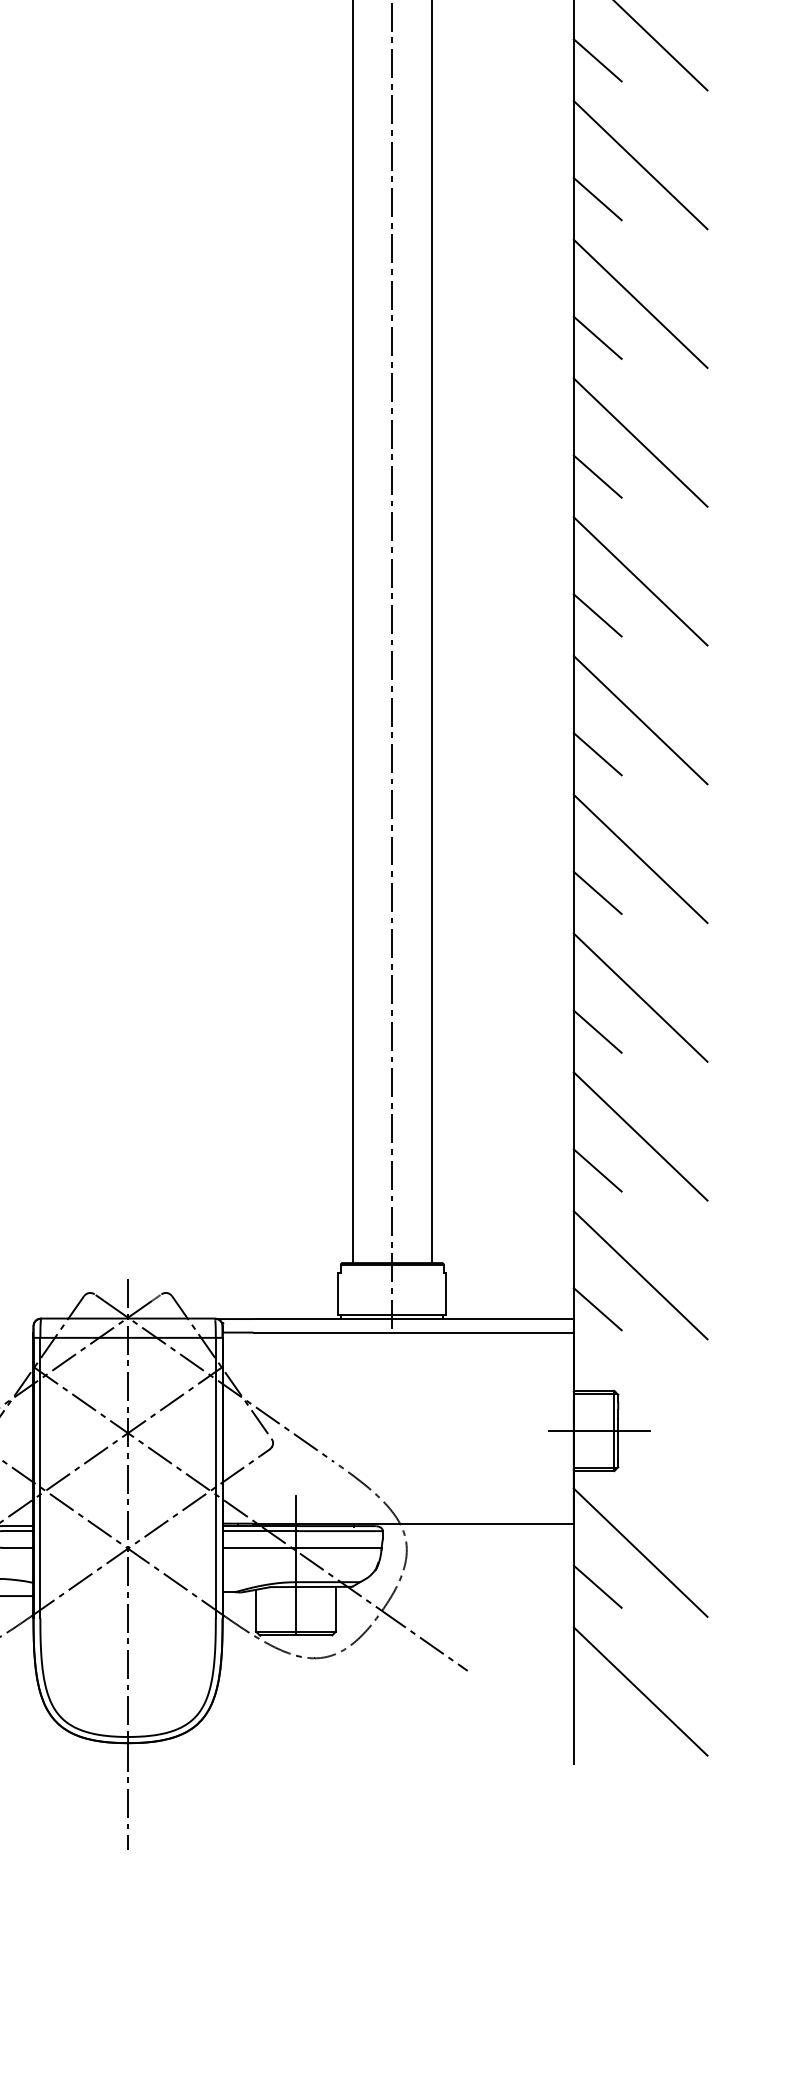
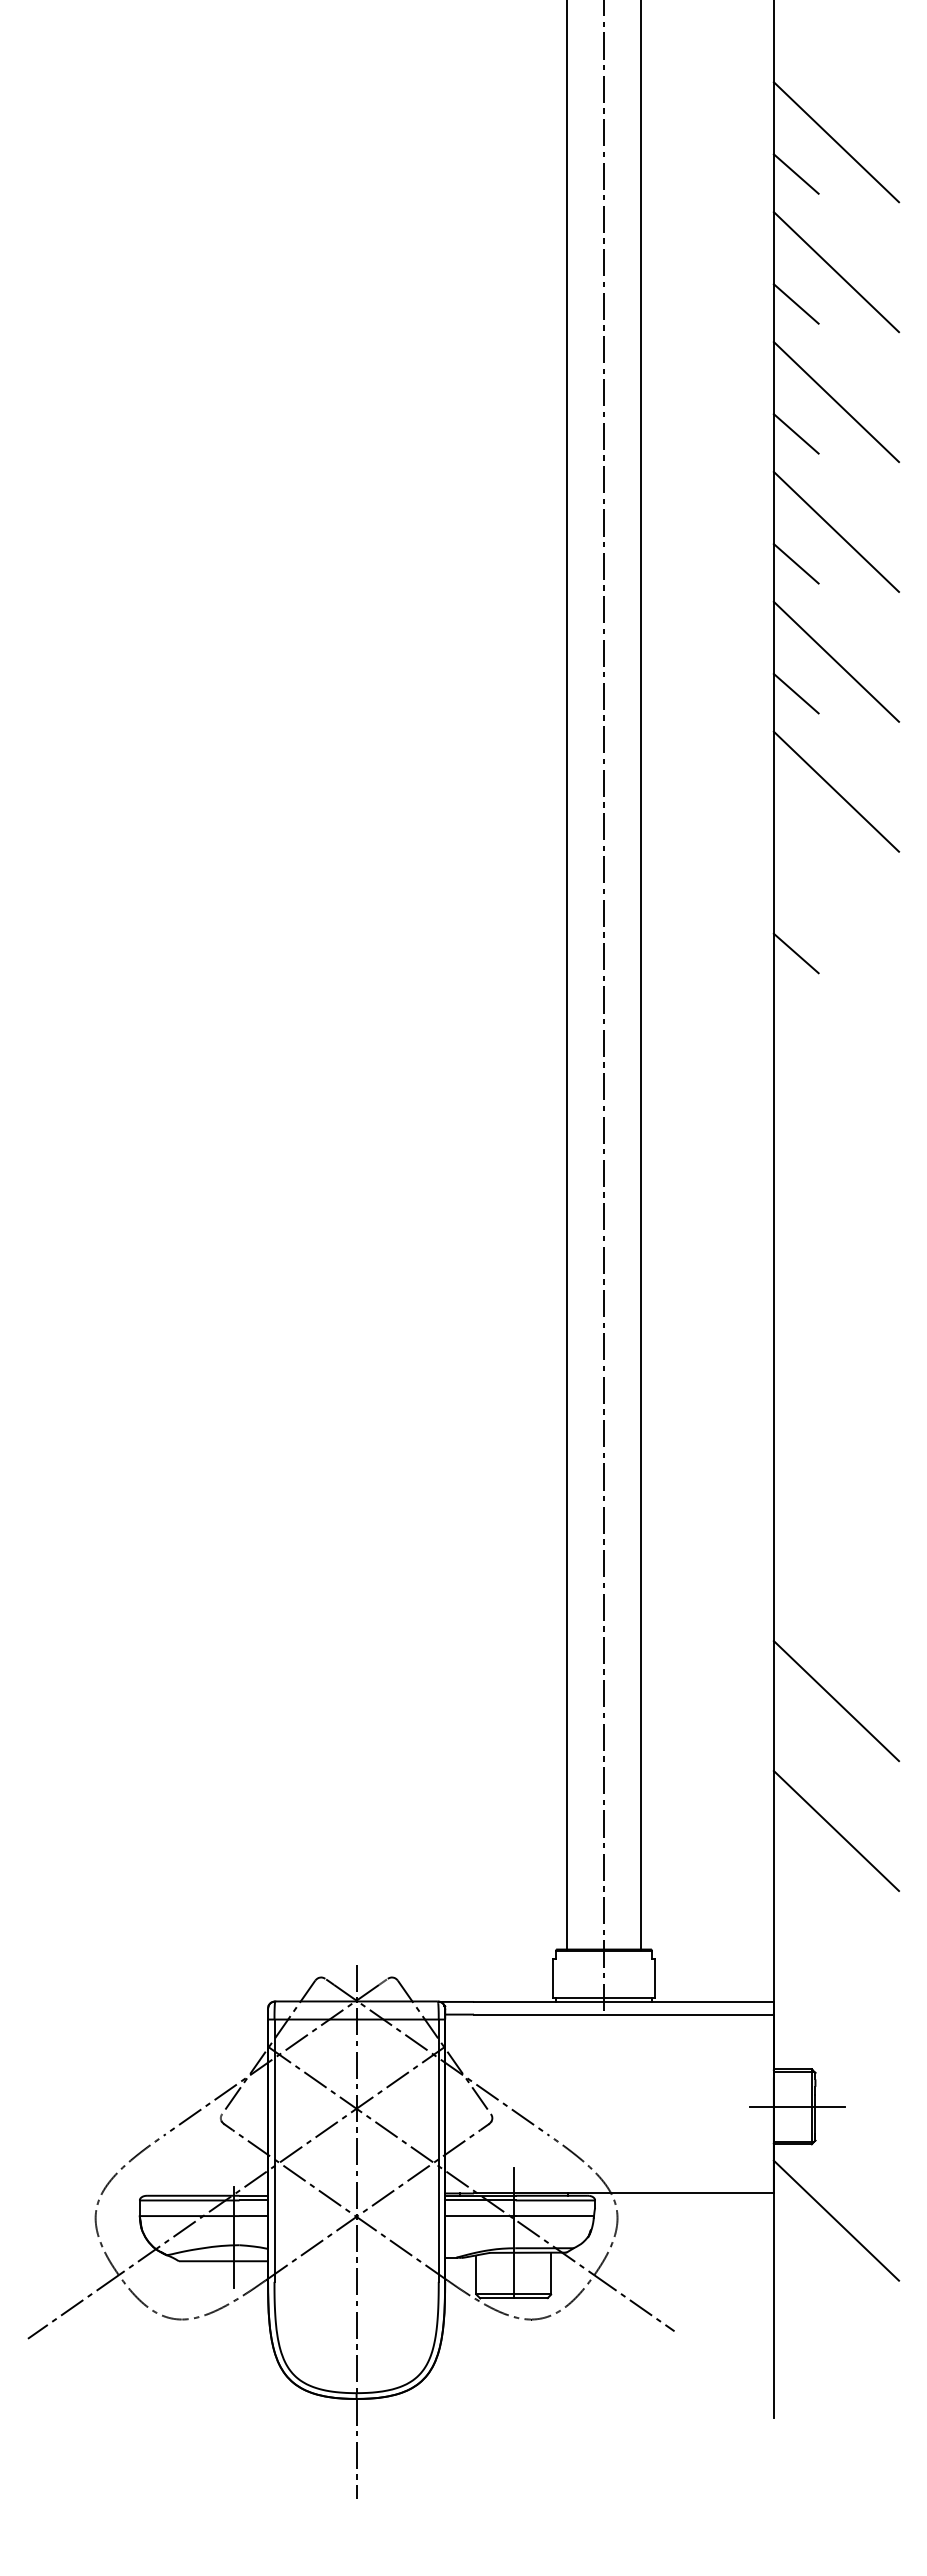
line: (596, 60) -> (795, 823), removed
line: (640, 164) -> (836, 921), removed
line: (640, 303) -> (836, 1051), removed
line: (596, 337) -> (795, 1083), removed
line: (640, 442) -> (836, 1181), removed
line: (596, 476) -> (795, 1213), removed
line: (640, 581) -> (836, 1311), removed
line: (596, 614) -> (795, 1342), removed
line: (640, 720) -> (836, 1441), removed
line: (596, 753) -> (795, 1472), removed
line: (640, 859) -> (836, 1571), removed
line: (596, 892) -> (795, 1602), removed
line: (596, 1031) -> (795, 1732), removed
line: (596, 1170) -> (795, 1862), removed
line: (640, 1274) -> (836, 1960), removed
line: (596, 1308) -> (795, 1992), removed
line: (596, 1586) -> (795, 2252), removed
line: (640, 1691) -> (836, 2350), removed

